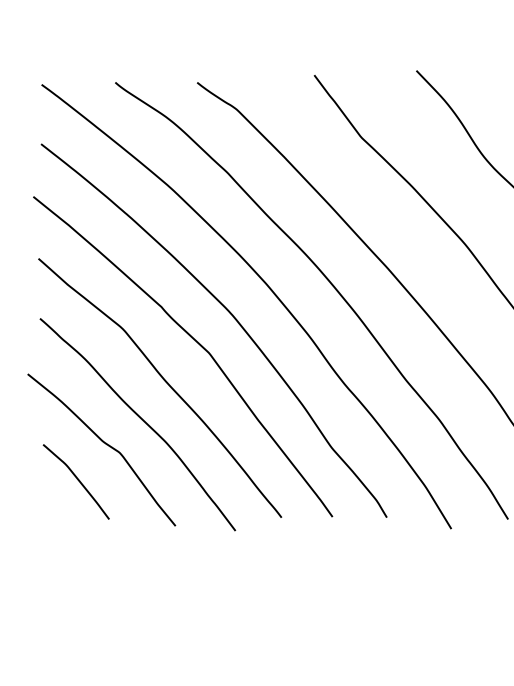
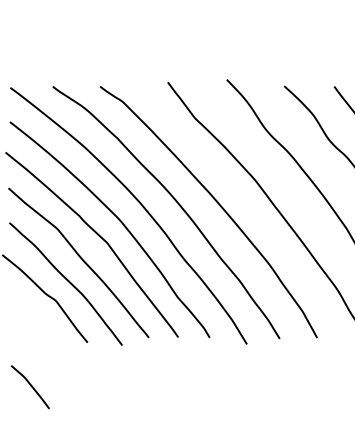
curve: (76, 480) -> (30, 386), moved

